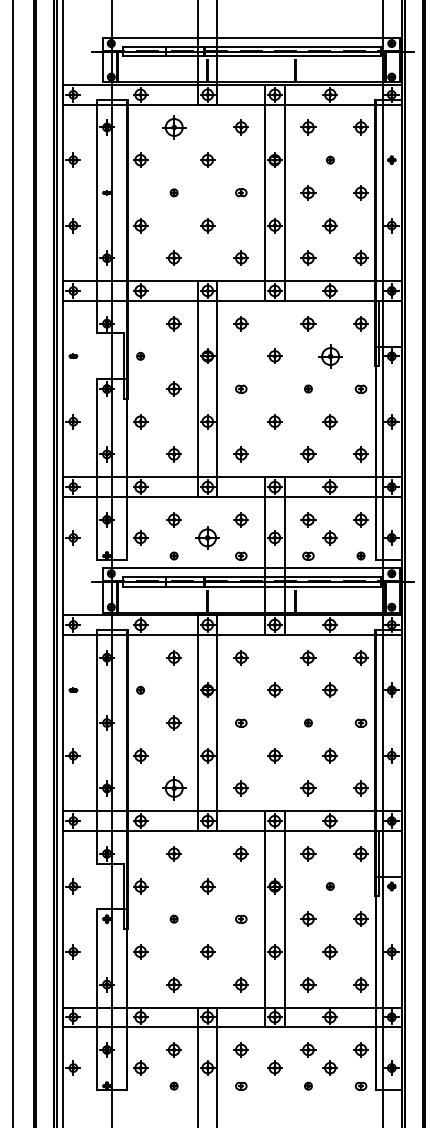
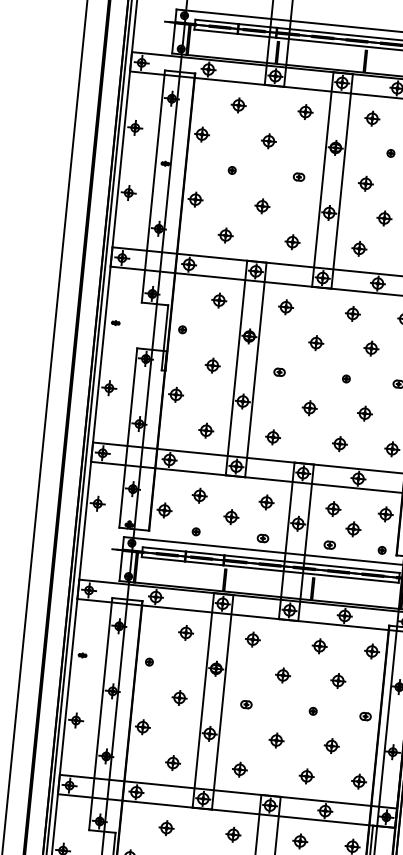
part: (173, 127) -> (238, 105), size x0.62
part: (329, 355) -> (370, 347), size x0.62
part: (207, 537) -> (231, 516), size x0.62
part: (173, 788) -> (172, 763), size x0.62

